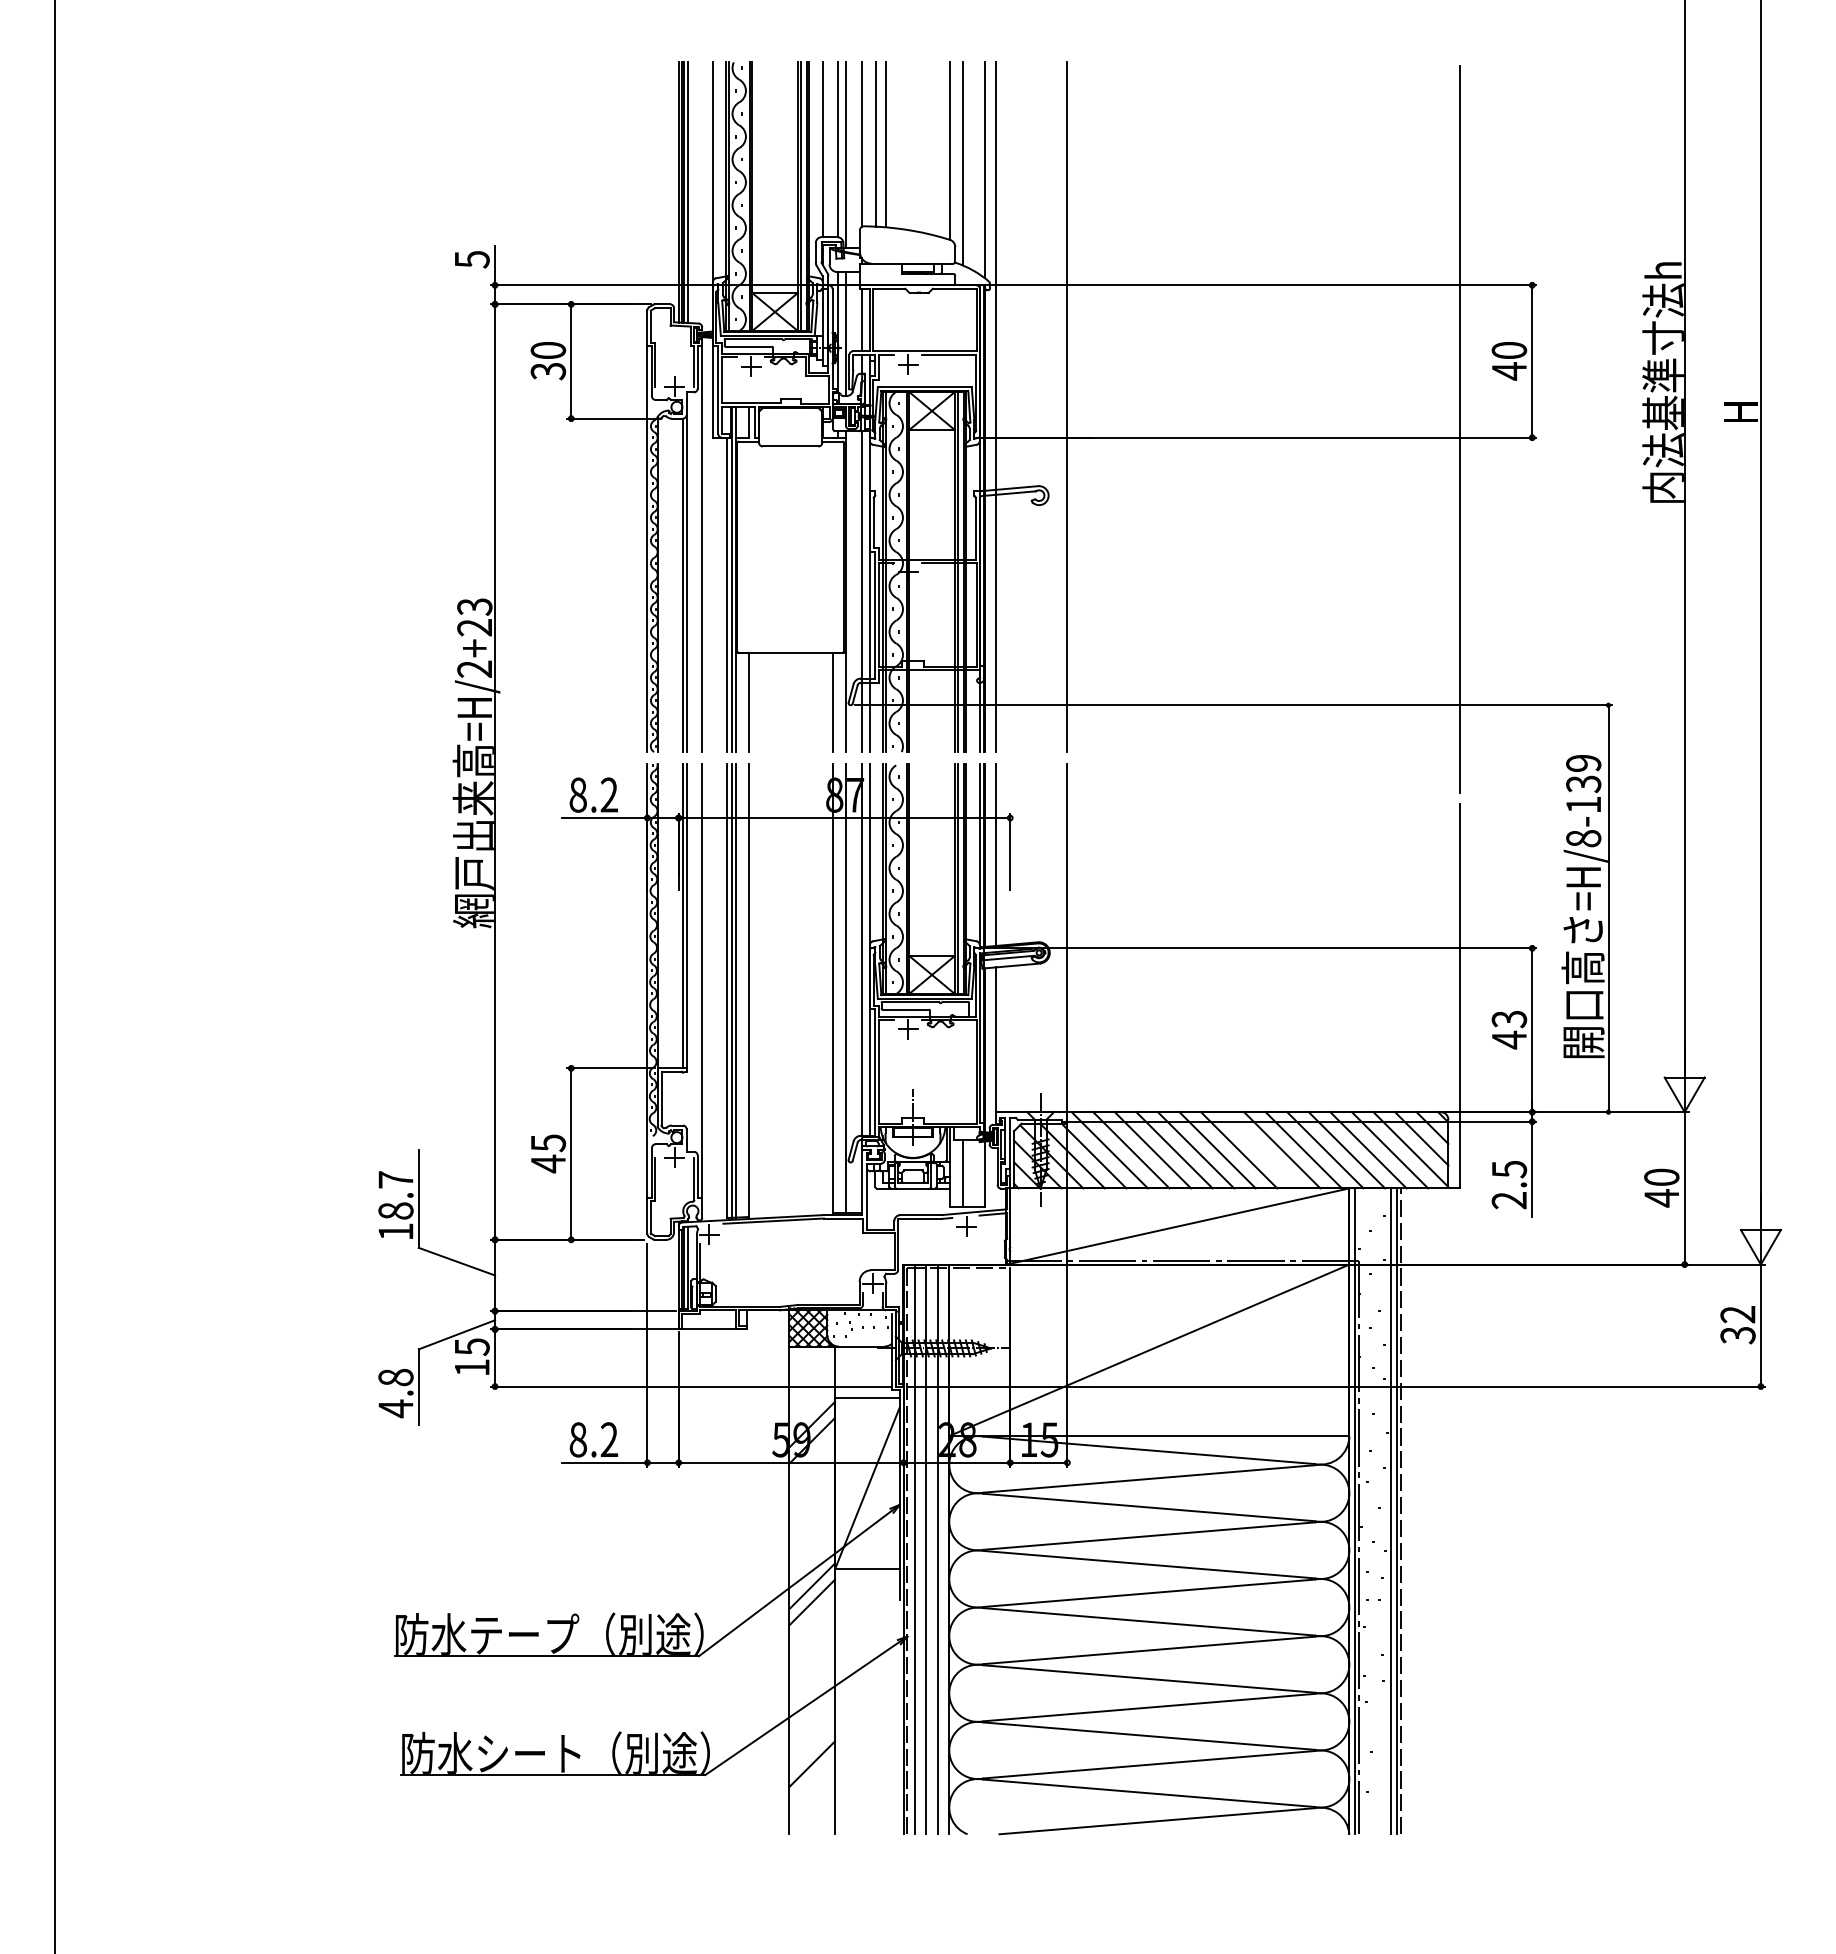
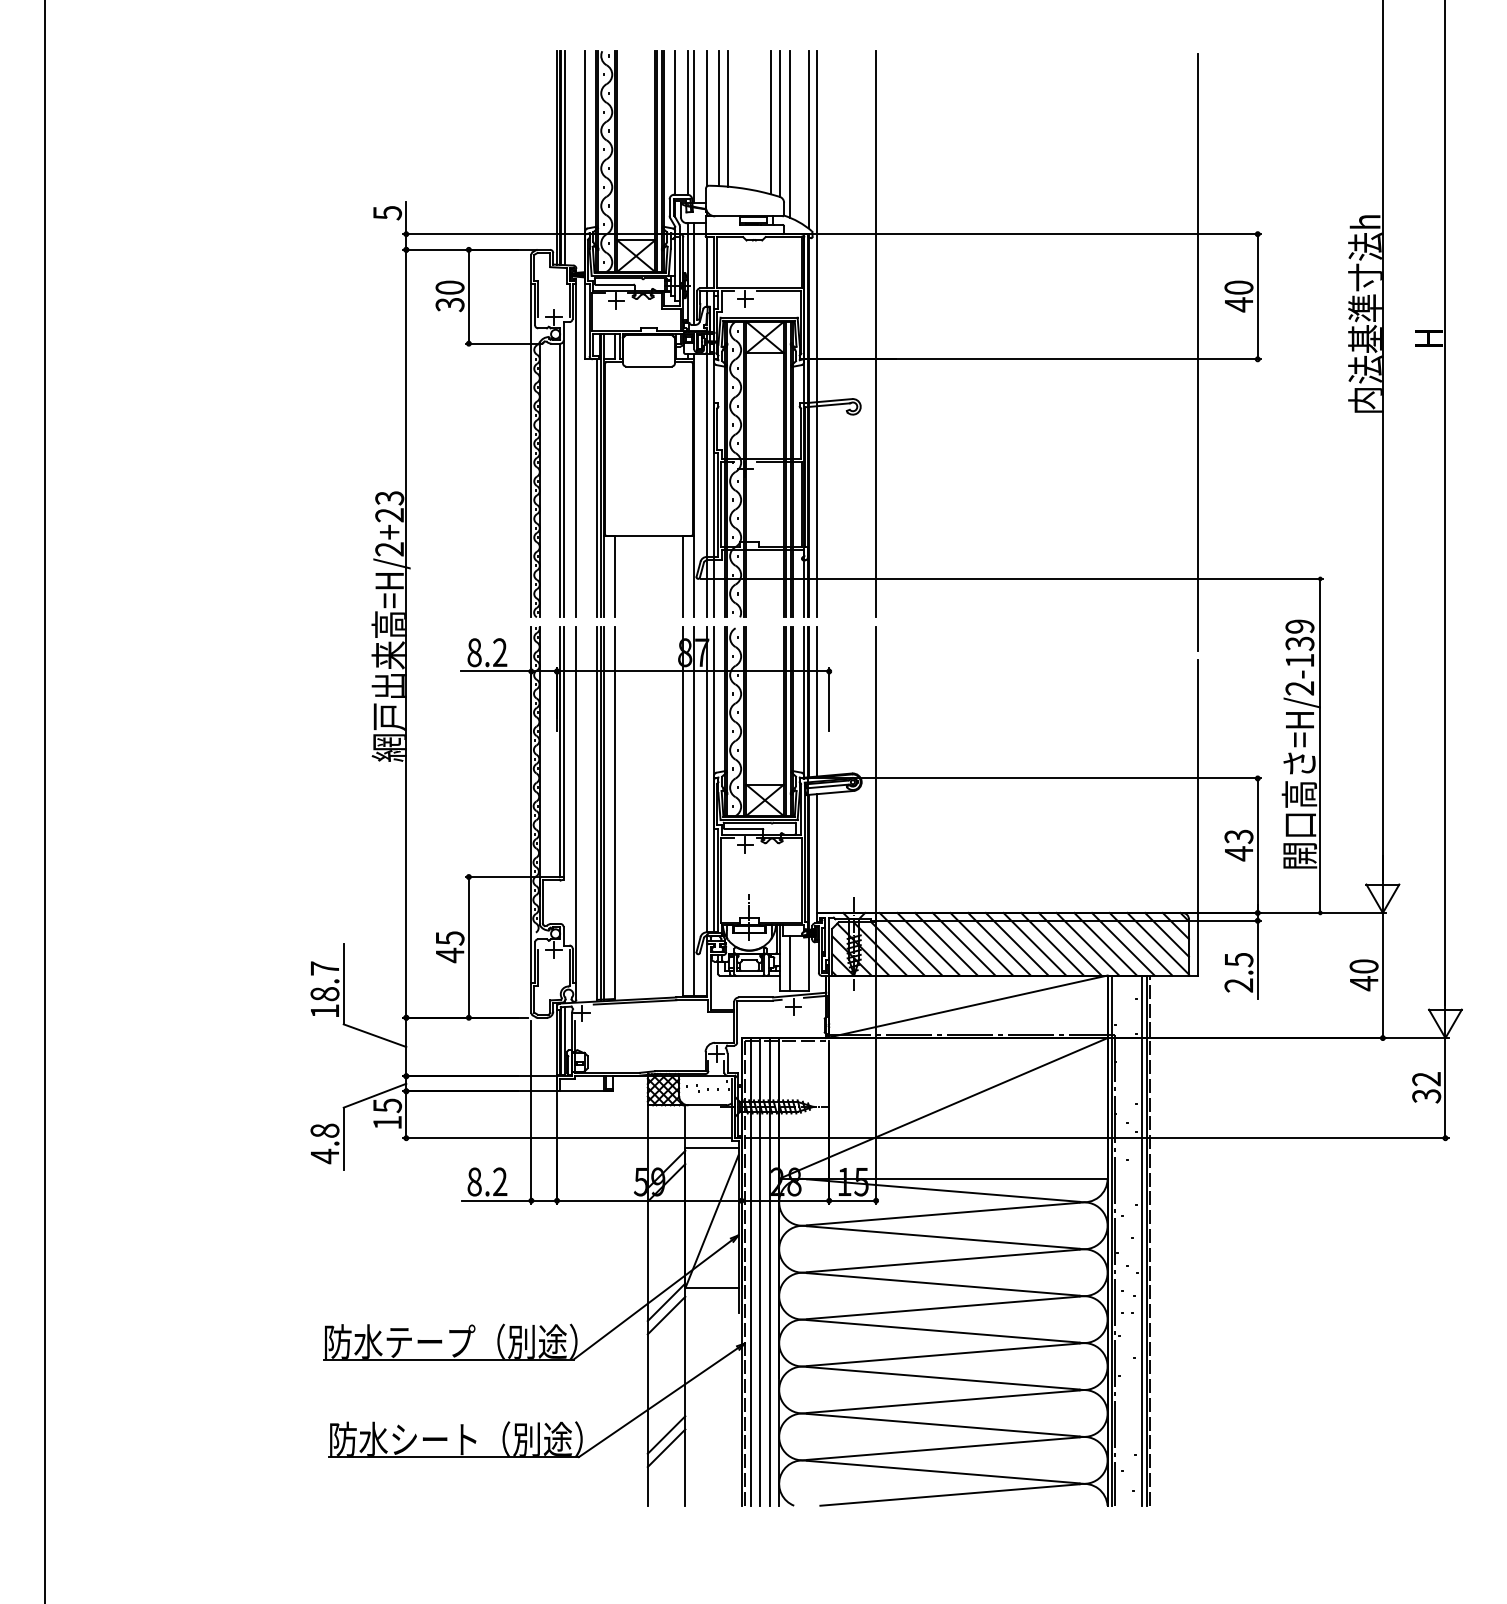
line: (939, 149) -> (771, 122), added
text: (1583, 838) -> (1299, 688), =H/8-139 -> =H/2-139
line: (1260, 1150) -> (1034, 944), added
line: (811, 1748) -> (666, 1435), added

